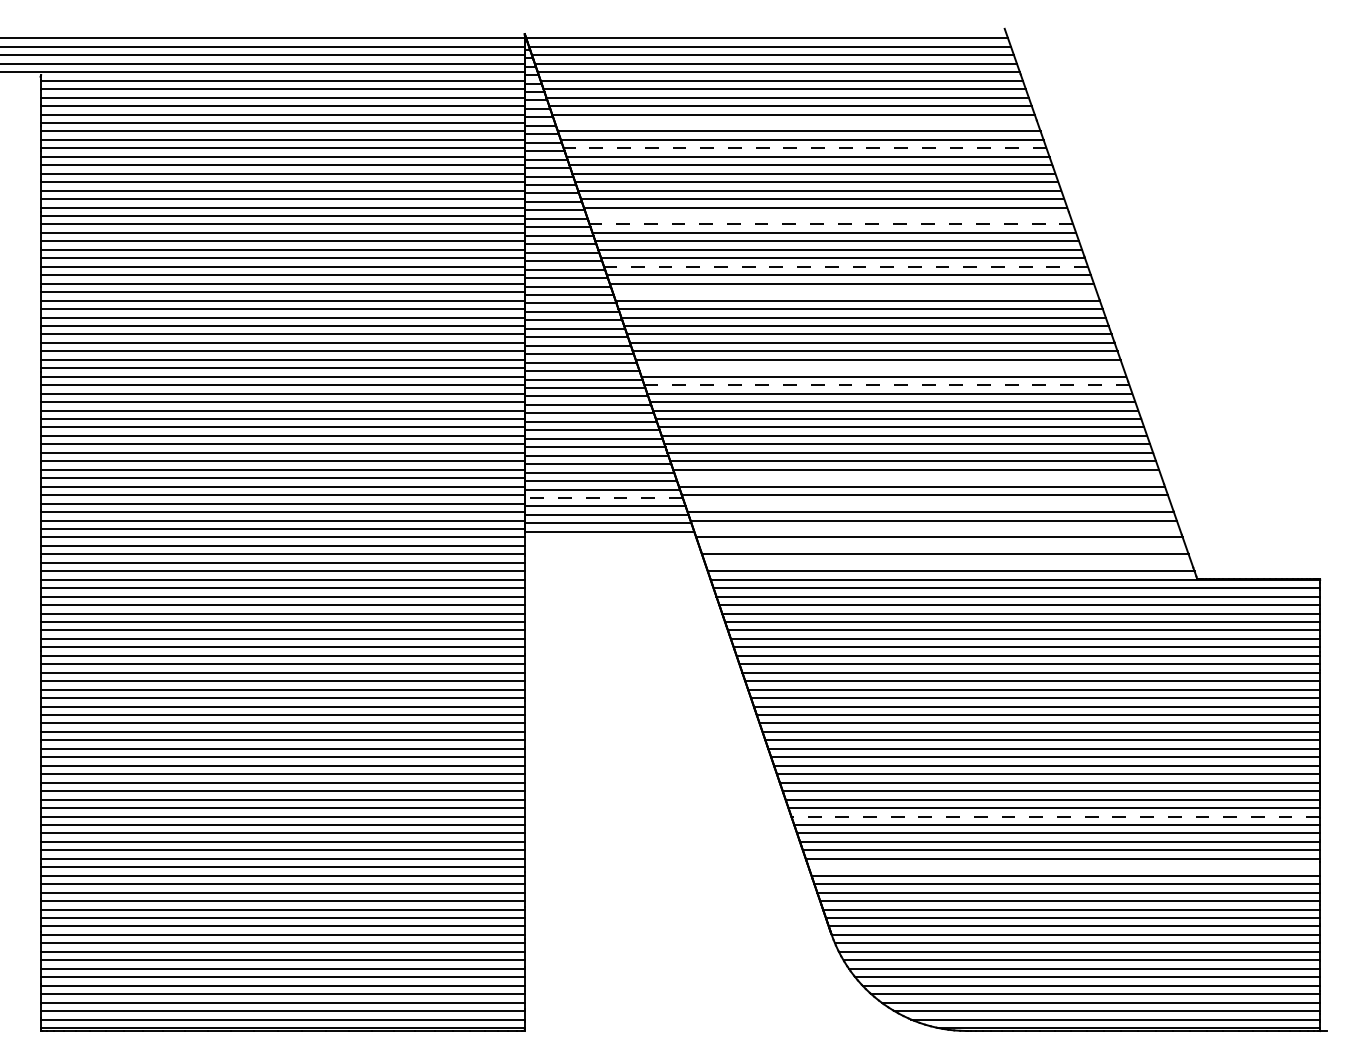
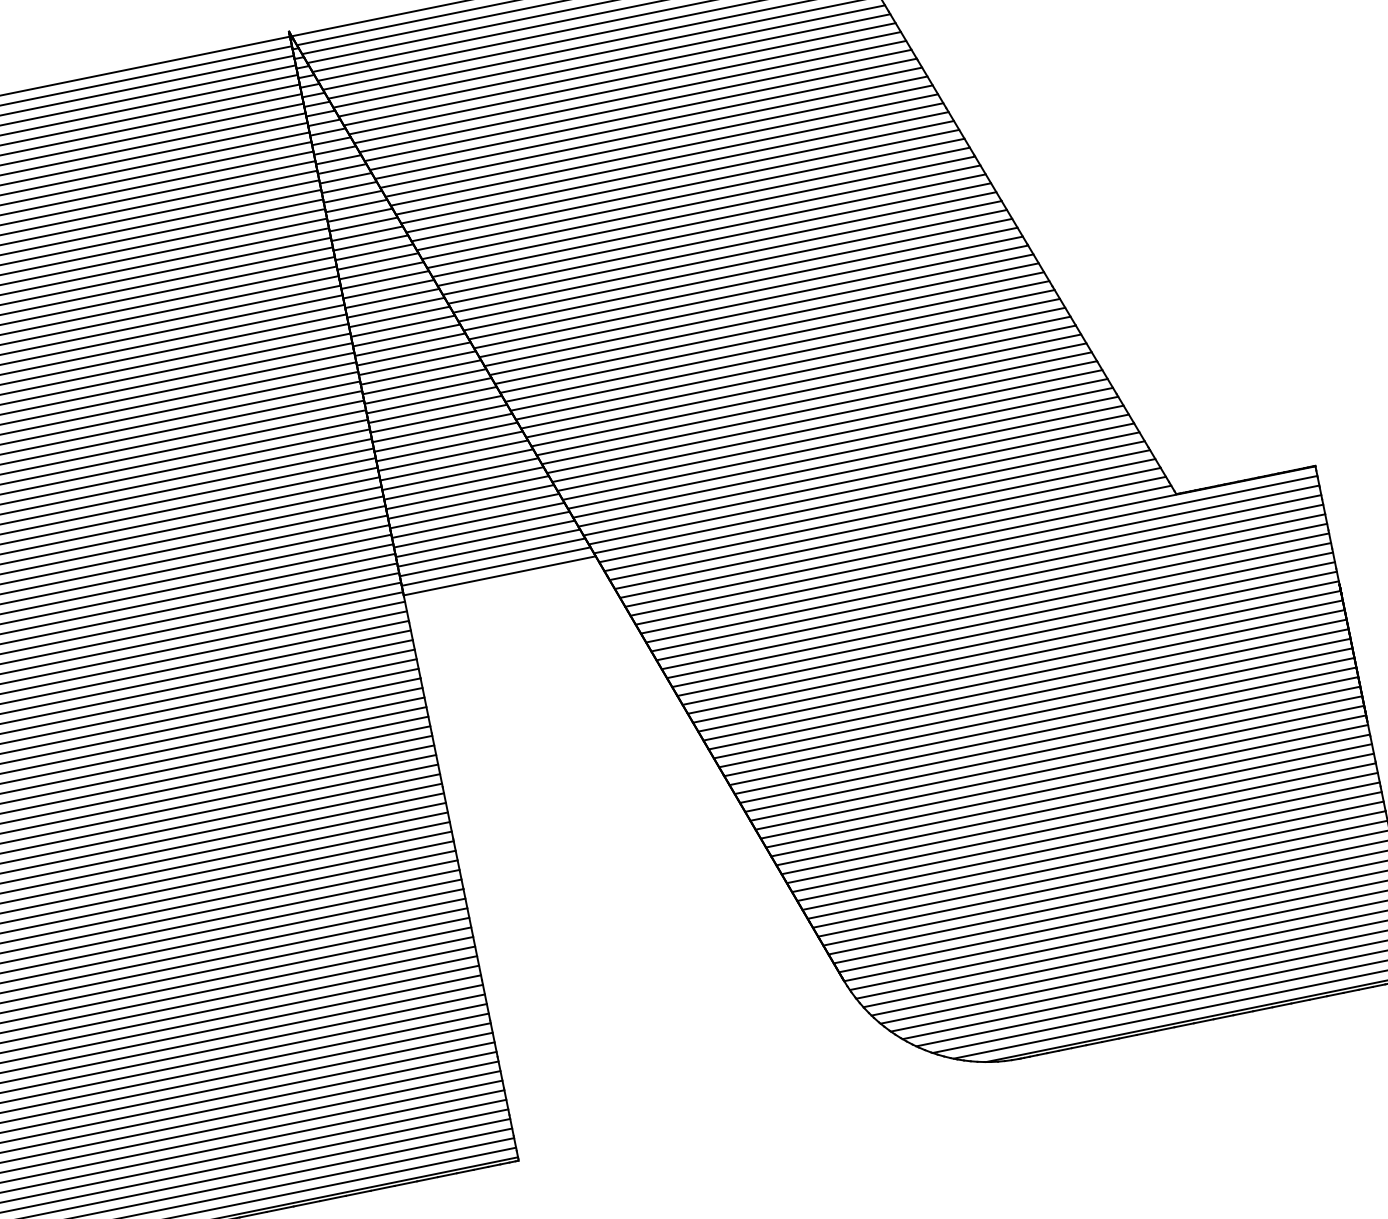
line: (796, 122) -> (617, 69), added
line: (804, 148) -> (632, 96), dashed -> solid
line: (828, 216) -> (675, 168), added
line: (831, 224) -> (680, 176), dashed -> solid
line: (846, 266) -> (706, 220), dashed -> solid
line: (854, 292) -> (721, 248), added
line: (880, 368) -> (768, 328), added
line: (886, 385) -> (779, 346), dashed -> solid
line: (919, 478) -> (838, 444), added
line: (603, 497) -> (484, 538), dashed -> solid
line: (927, 503) -> (853, 470), added
line: (936, 528) -> (869, 496), added
line: (942, 545) -> (879, 514), added
line: (947, 562) -> (889, 532), added
line: (1055, 816) -> (1070, 795), dashed -> solid
line: (1064, 867) -> (1092, 851), added

